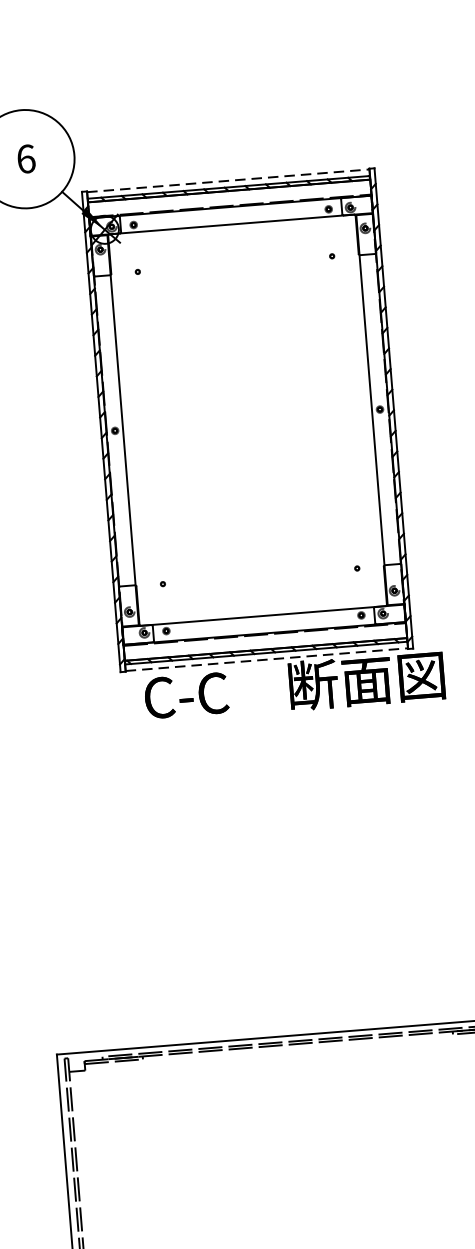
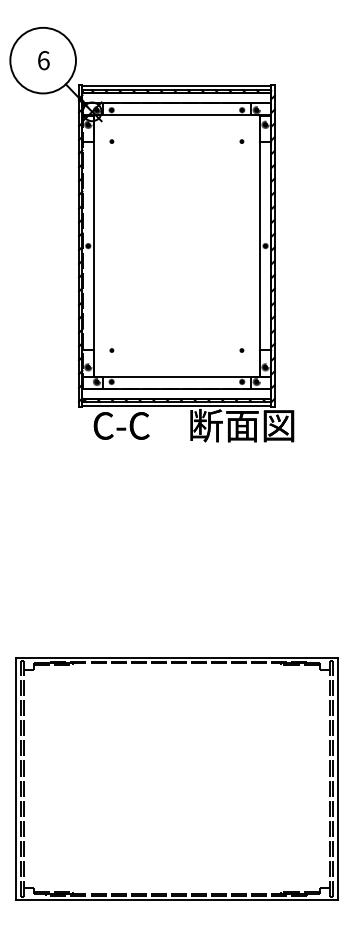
line: (229, 180) -> (177, 85), dashed -> solid
line: (267, 659) -> (177, 406), dashed -> solid

